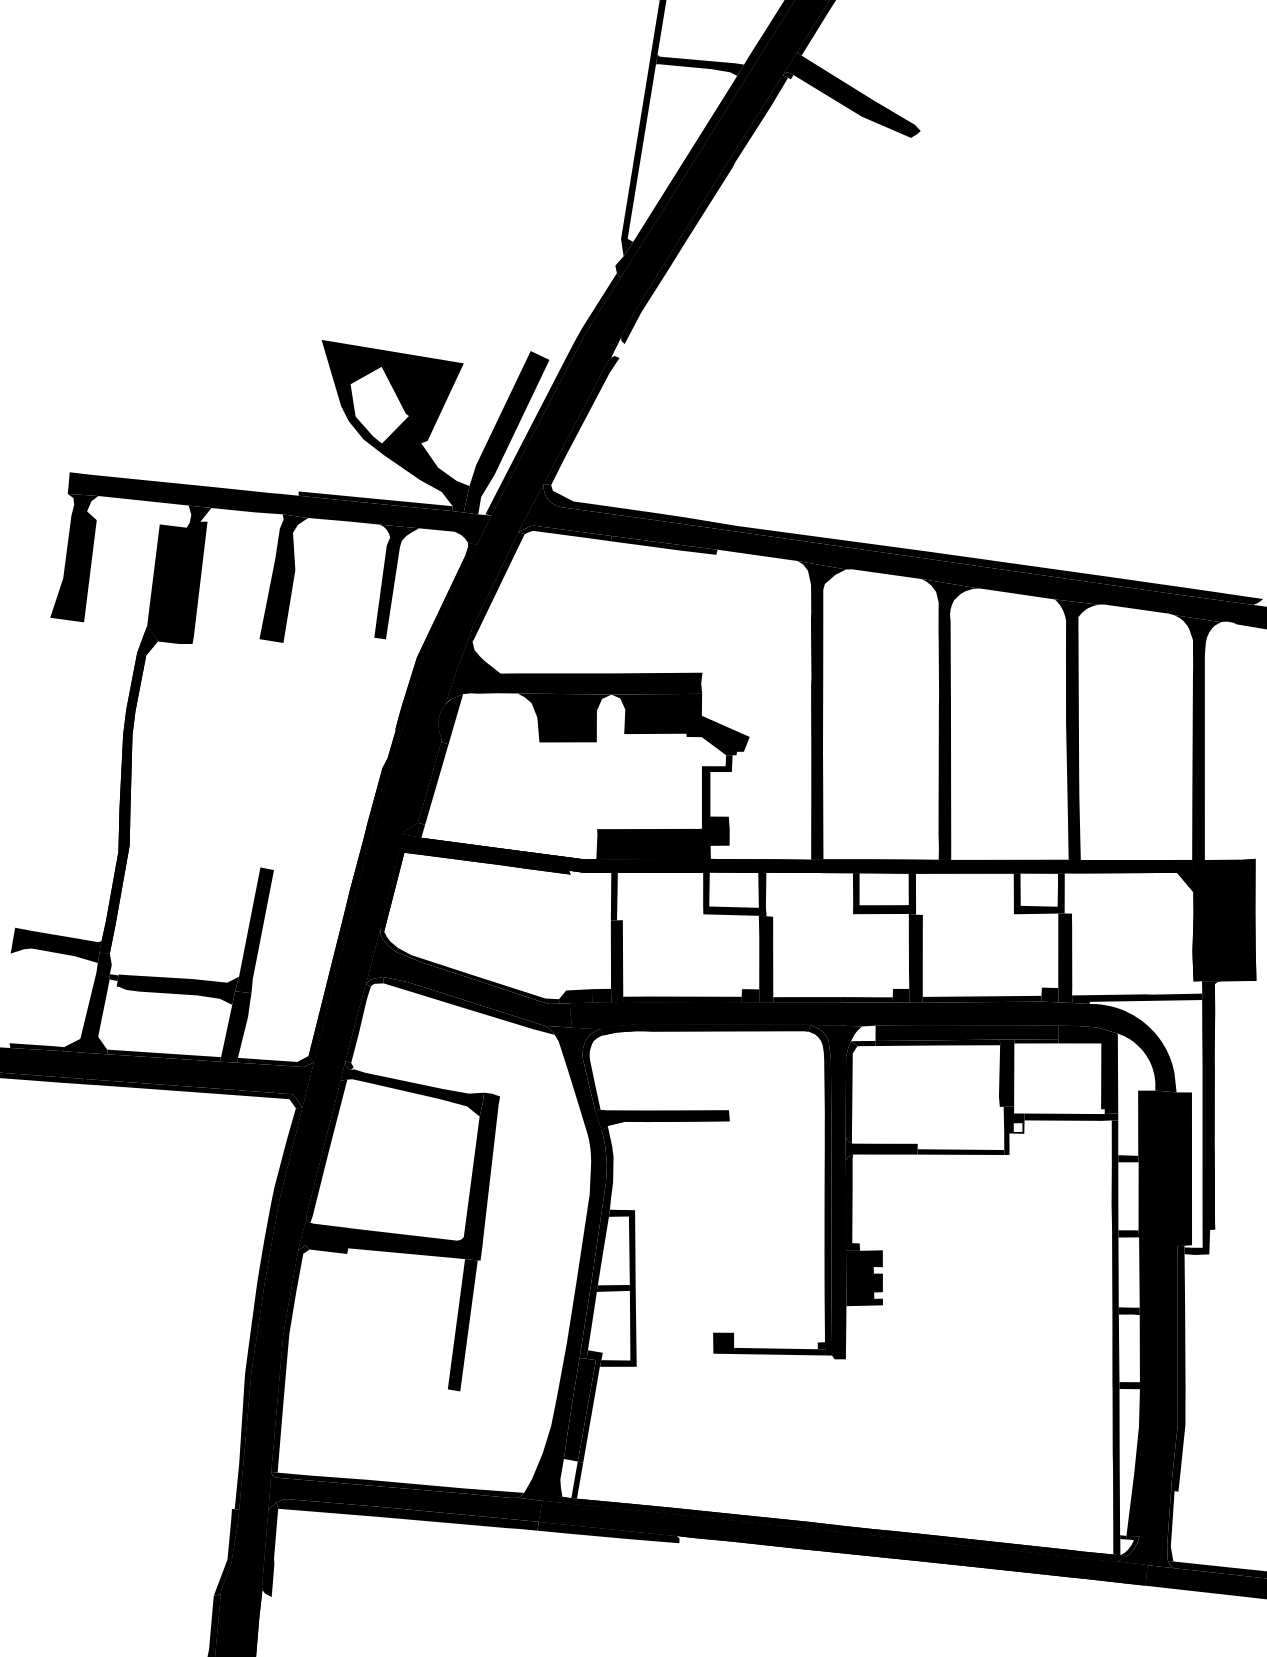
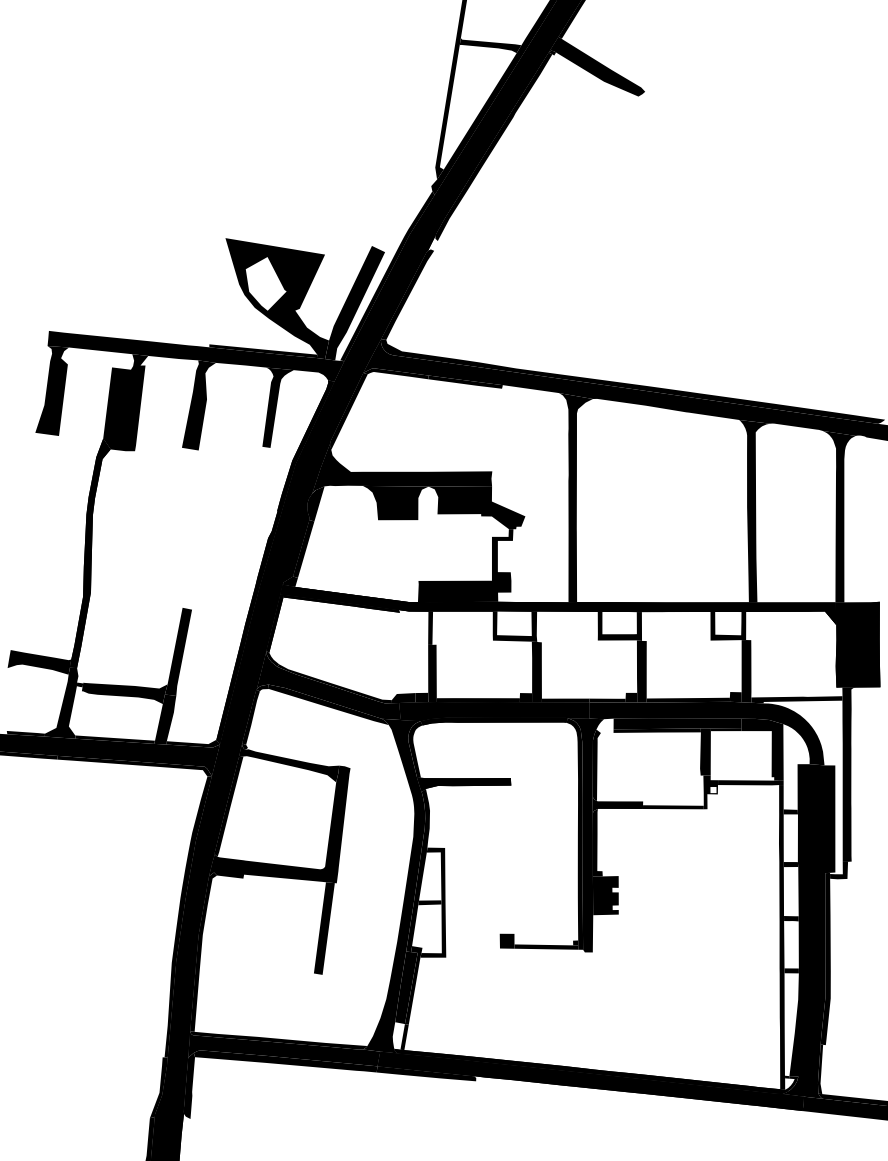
fill: (950, 719) -> (666, 504), removed
fill: (863, 1043) -> (605, 731), removed

